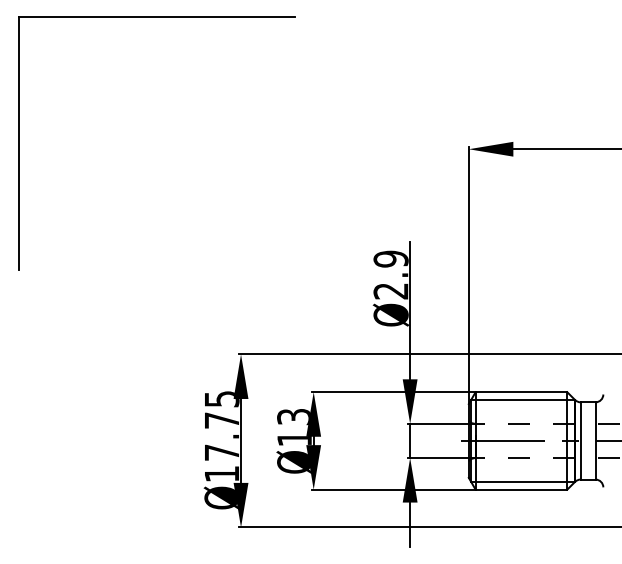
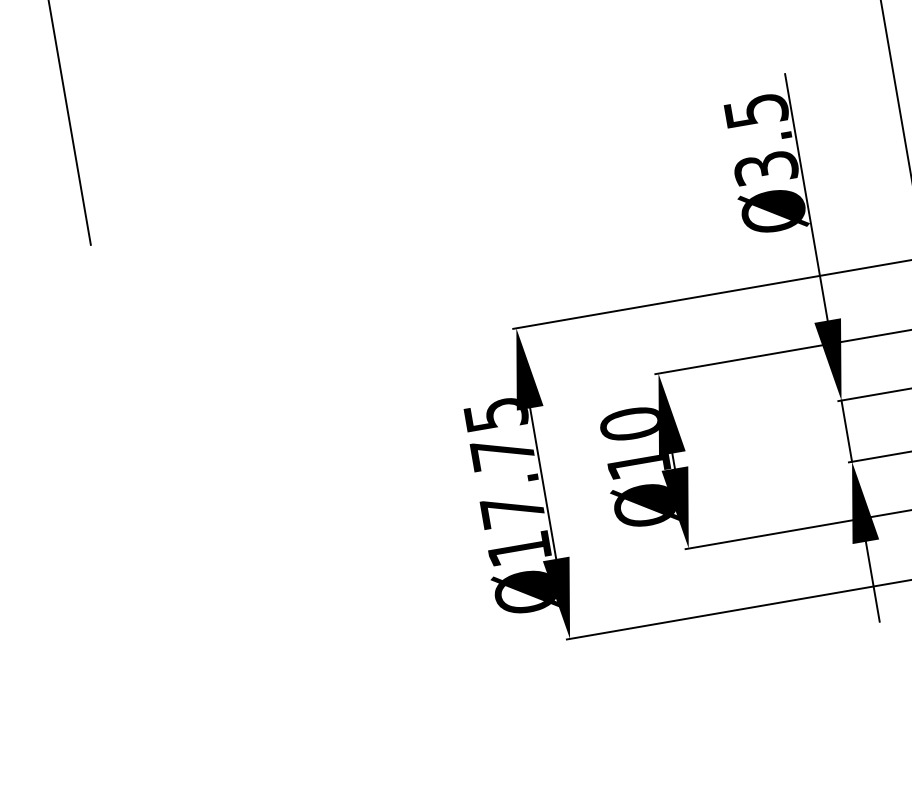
text: (390, 274) -> (759, 138), Ø2.9 -> Ø3.5
text: (293, 416) -> (629, 423), Ø13 -> Ø10

